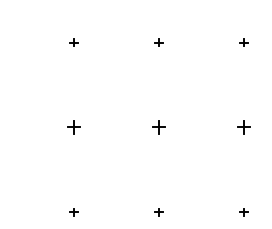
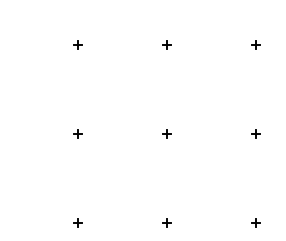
part: (73, 127) -> (77, 134), size x0.62
part: (158, 127) -> (166, 134), size x0.62
part: (243, 127) -> (255, 134), size x0.62

